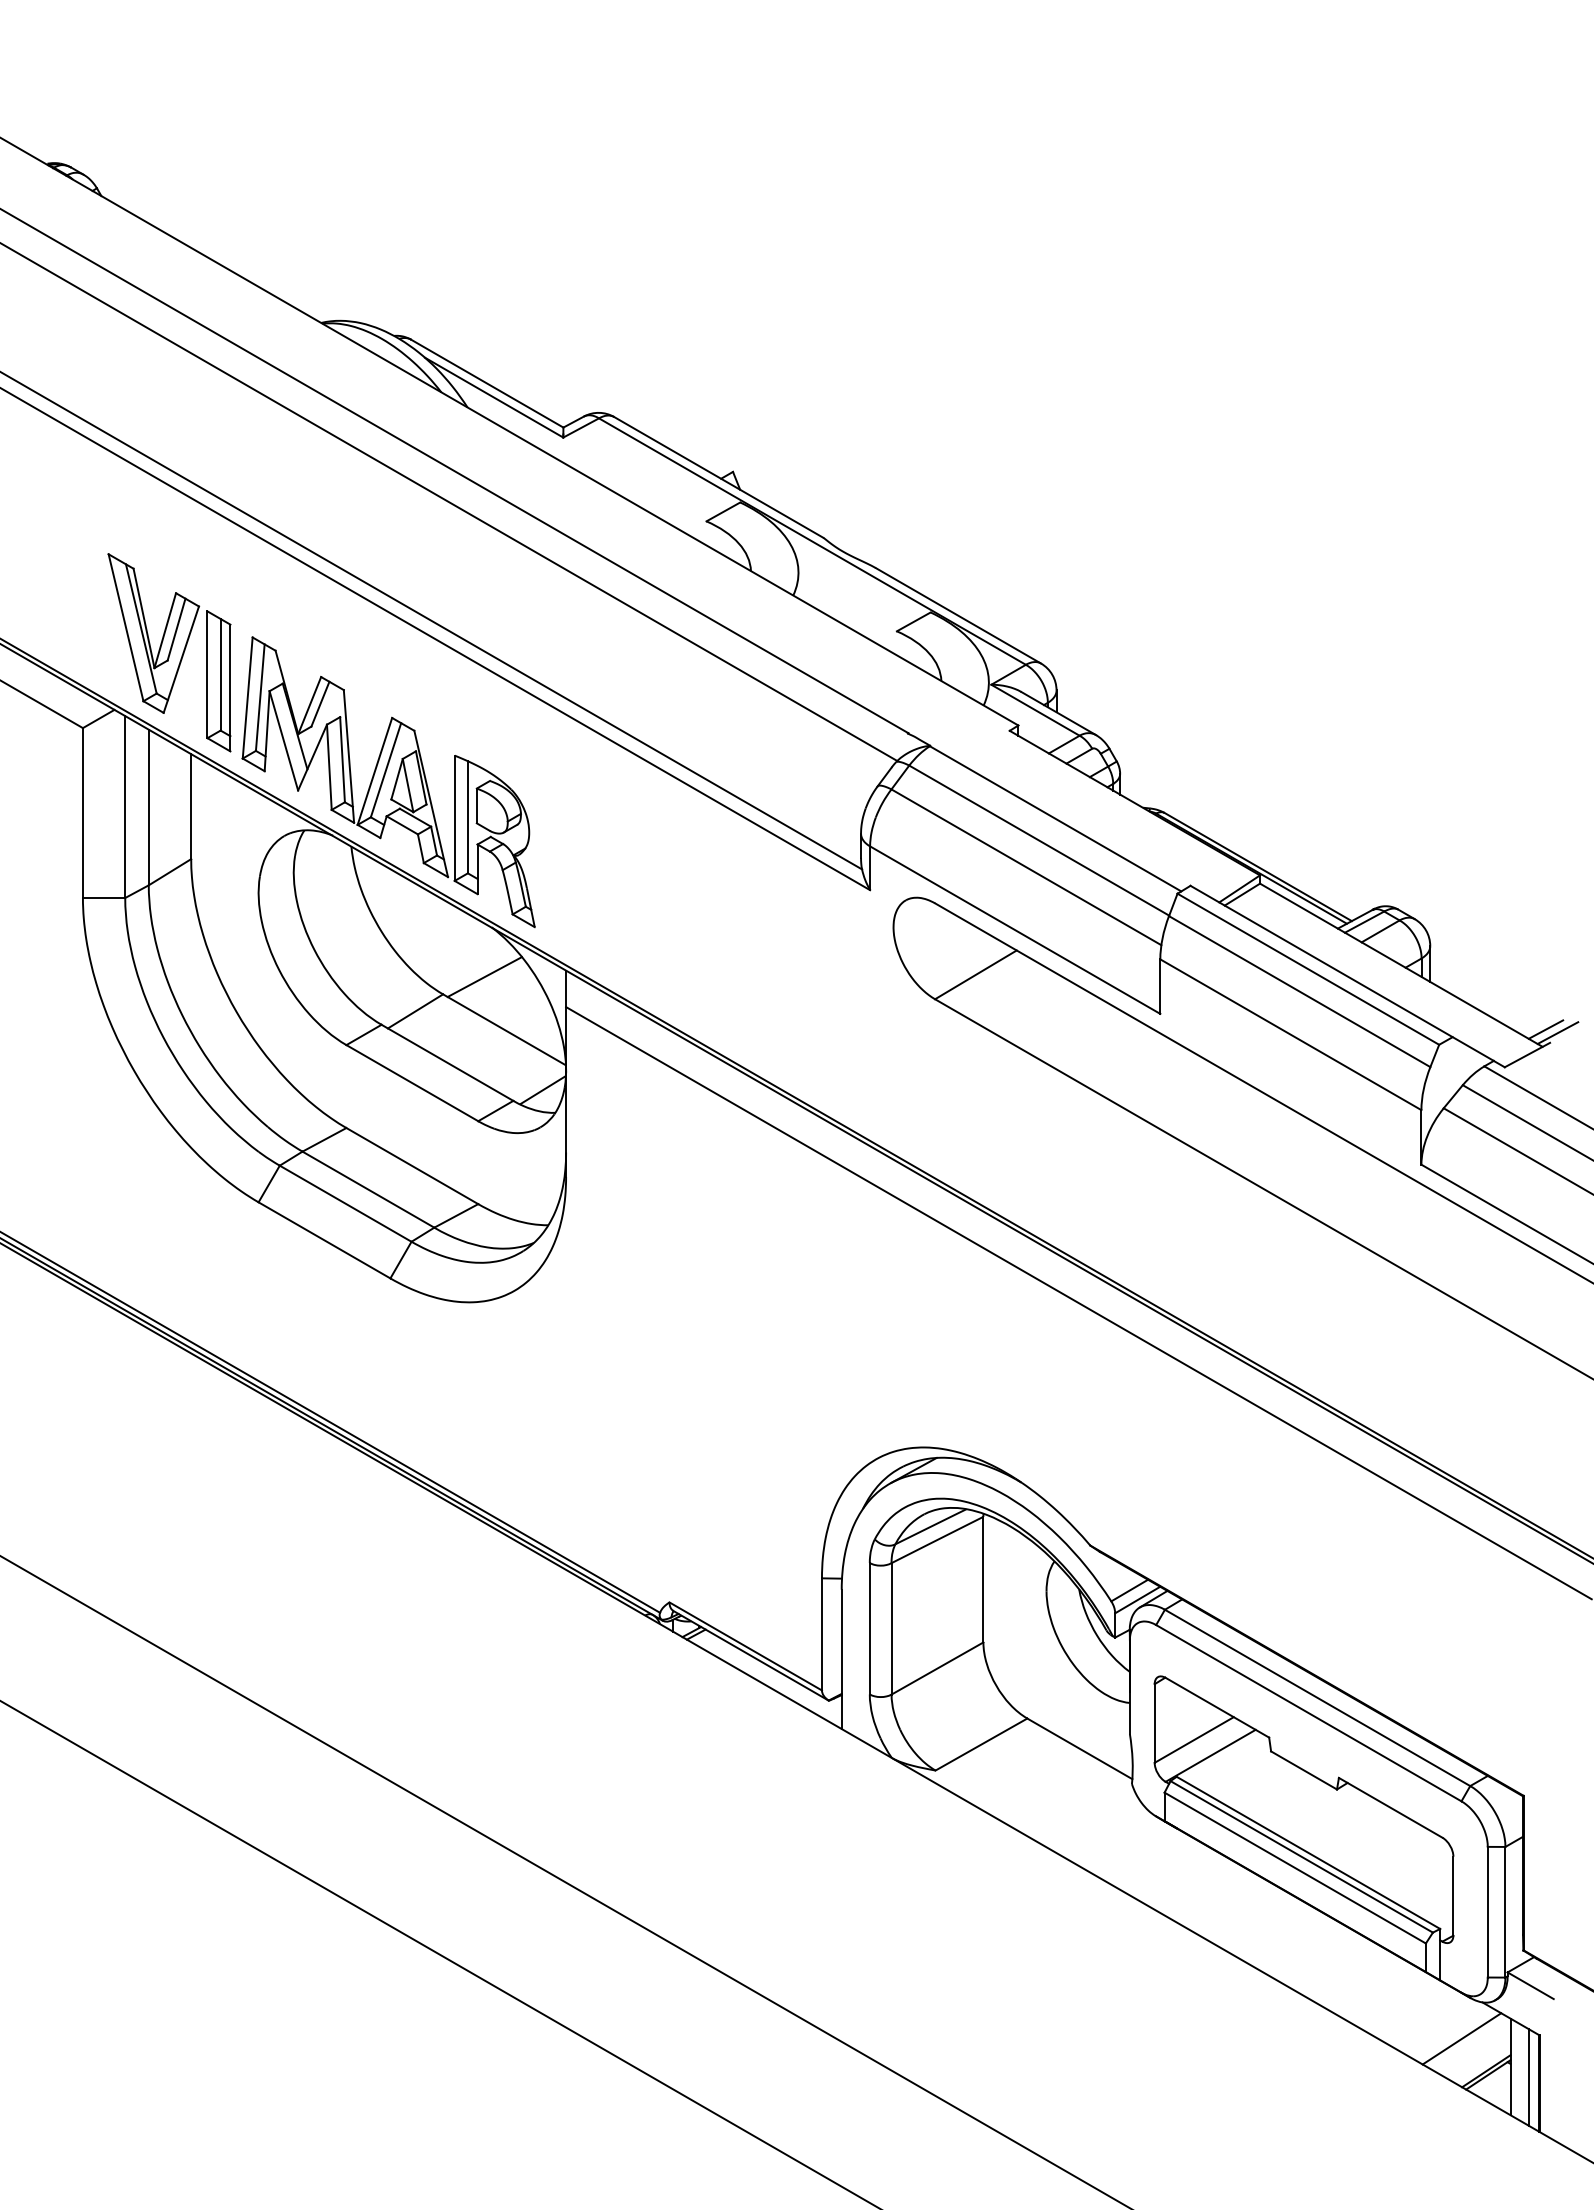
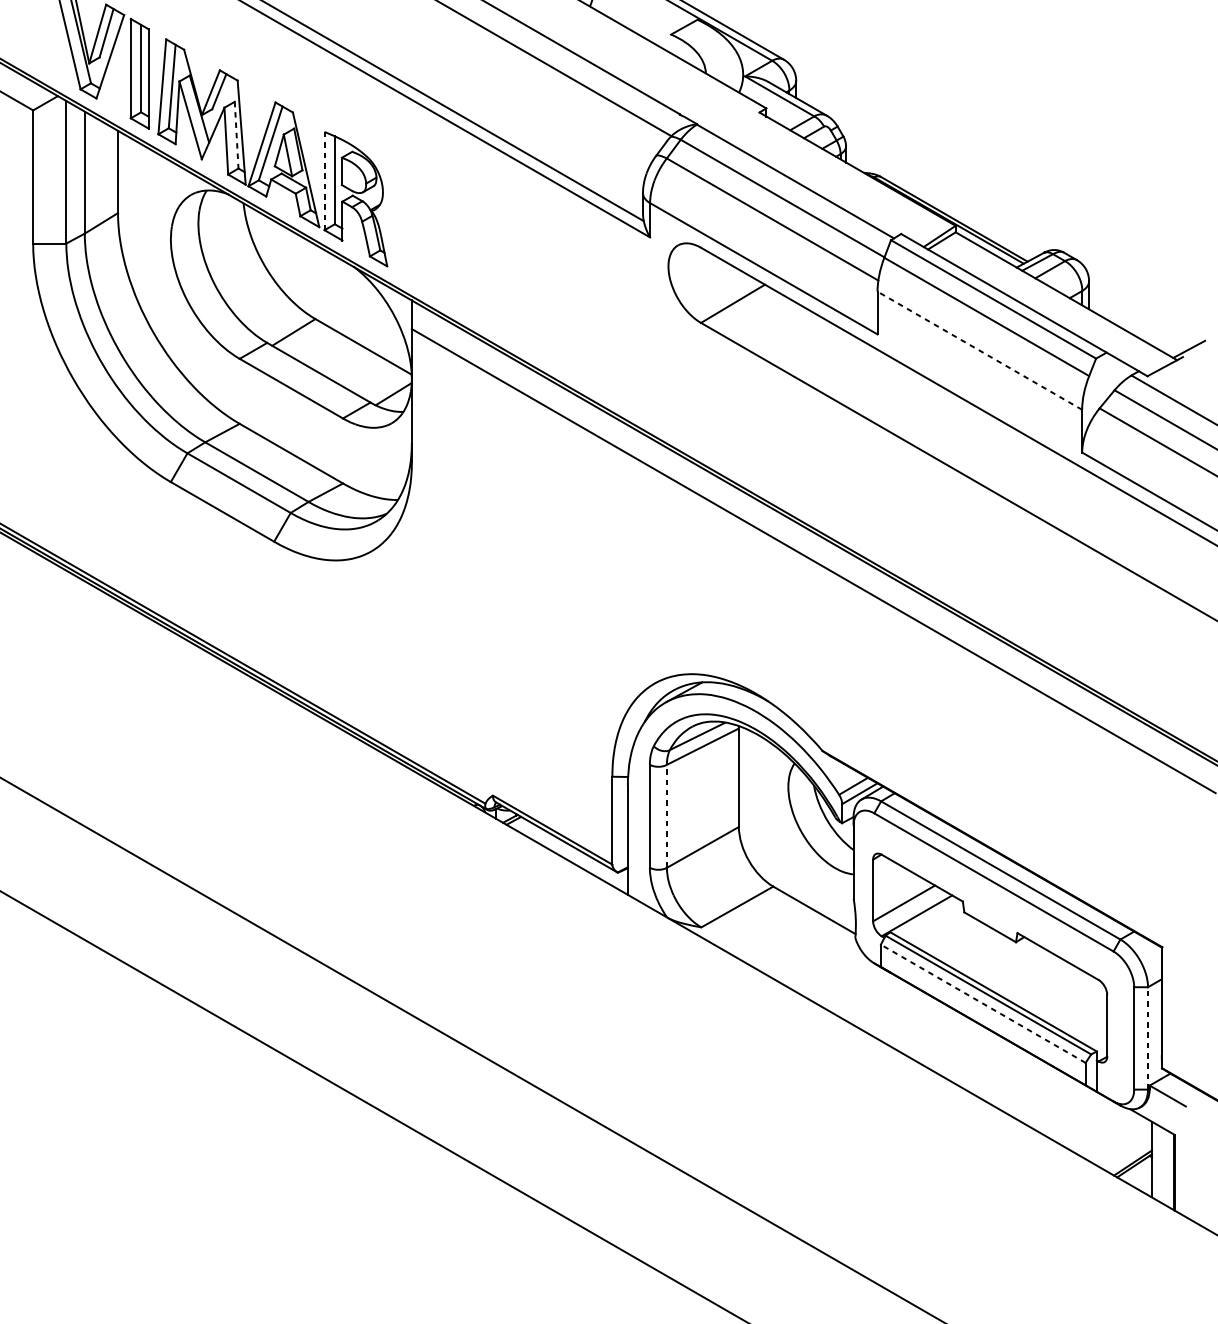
line: (342, 759) -> (236, 135), solid -> dashed
line: (454, 818) -> (324, 181), solid -> dashed
line: (484, 977) -> (347, 305), removed
line: (1545, 1029) -> (1179, 346), removed
line: (1290, 1034) -> (979, 350), solid -> dashed
line: (891, 1628) -> (666, 816), solid -> dashed
line: (1295, 1868) -> (983, 1004), solid -> dashed
line: (1505, 1911) -> (1148, 1037), solid -> dashed
line: (1461, 2038) -> (1113, 1137), removed
line: (1528, 2077) -> (1166, 1167), removed

